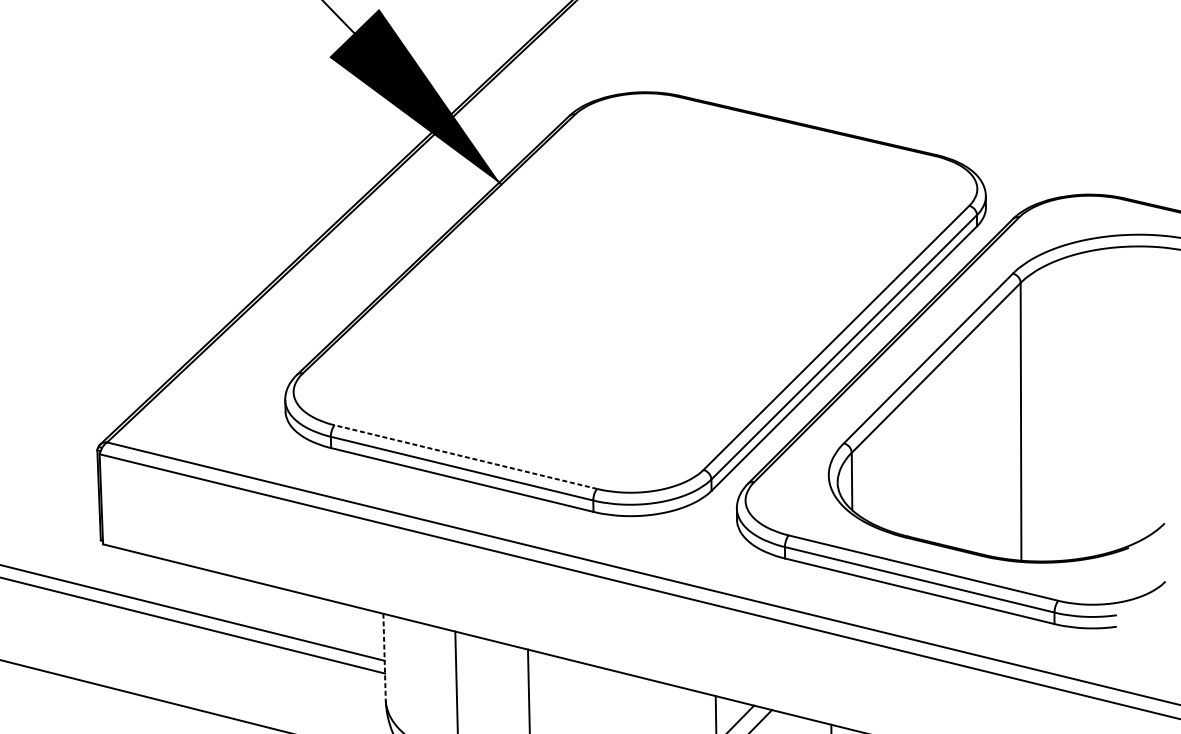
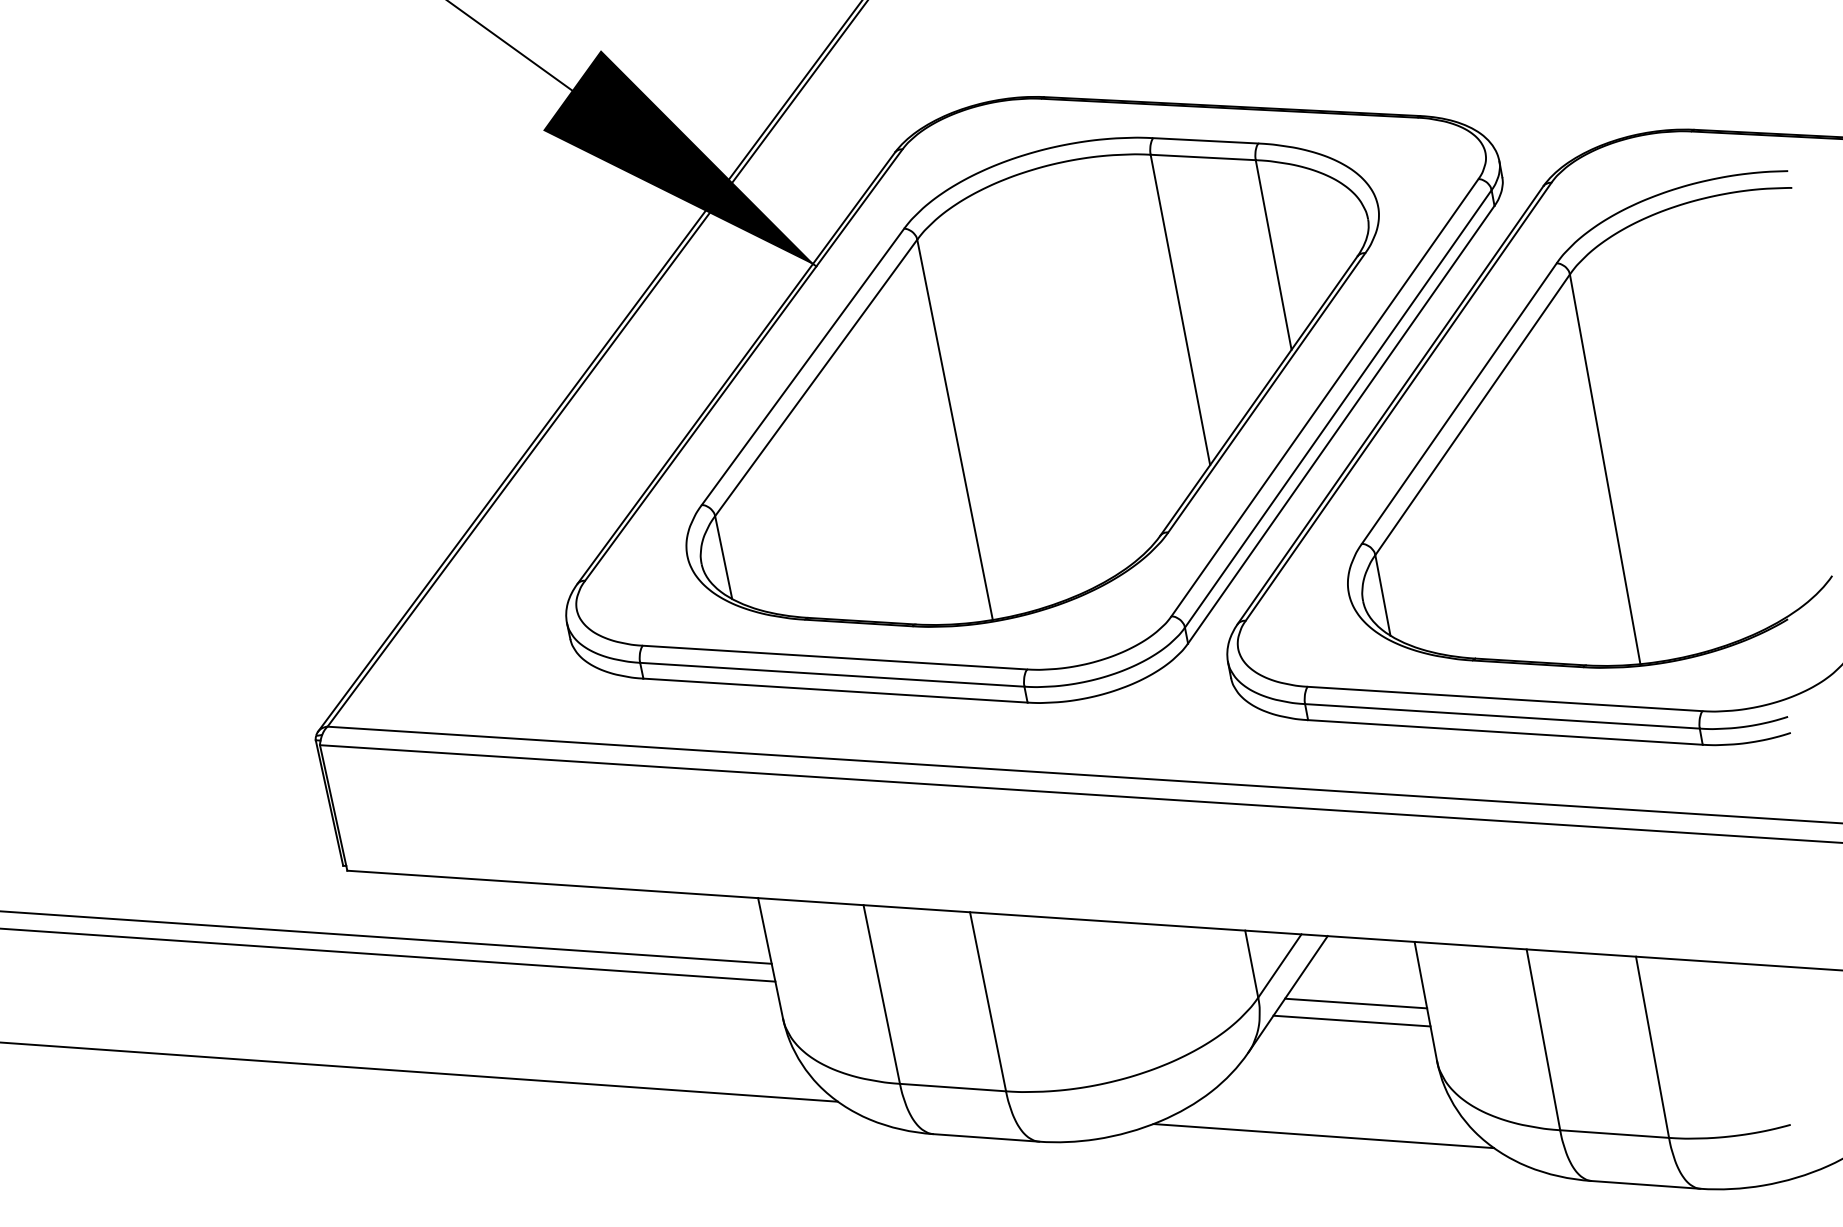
part: (636, 290) -> (1032, 381), added
line: (465, 457) -> (834, 657), dashed -> solid
line: (384, 656) -> (770, 958), dashed -> solid

